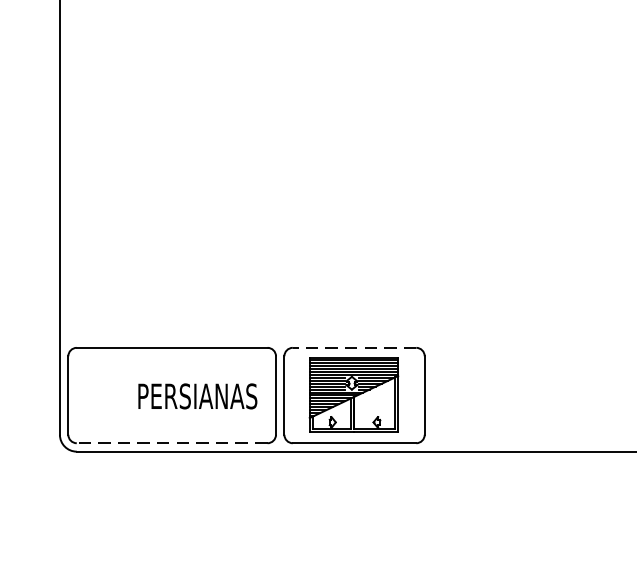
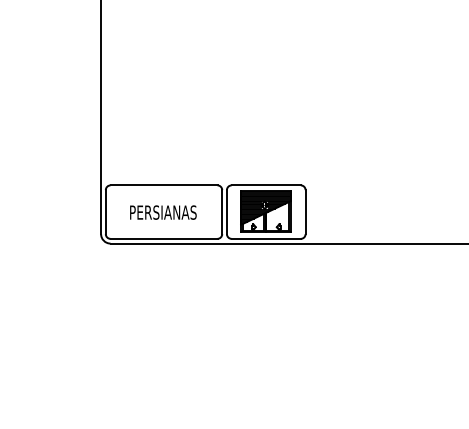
line: (354, 348) -> (266, 185), dashed -> solid
text: (198, 396) -> (163, 212), moved
line: (171, 442) -> (163, 238), dashed -> solid

